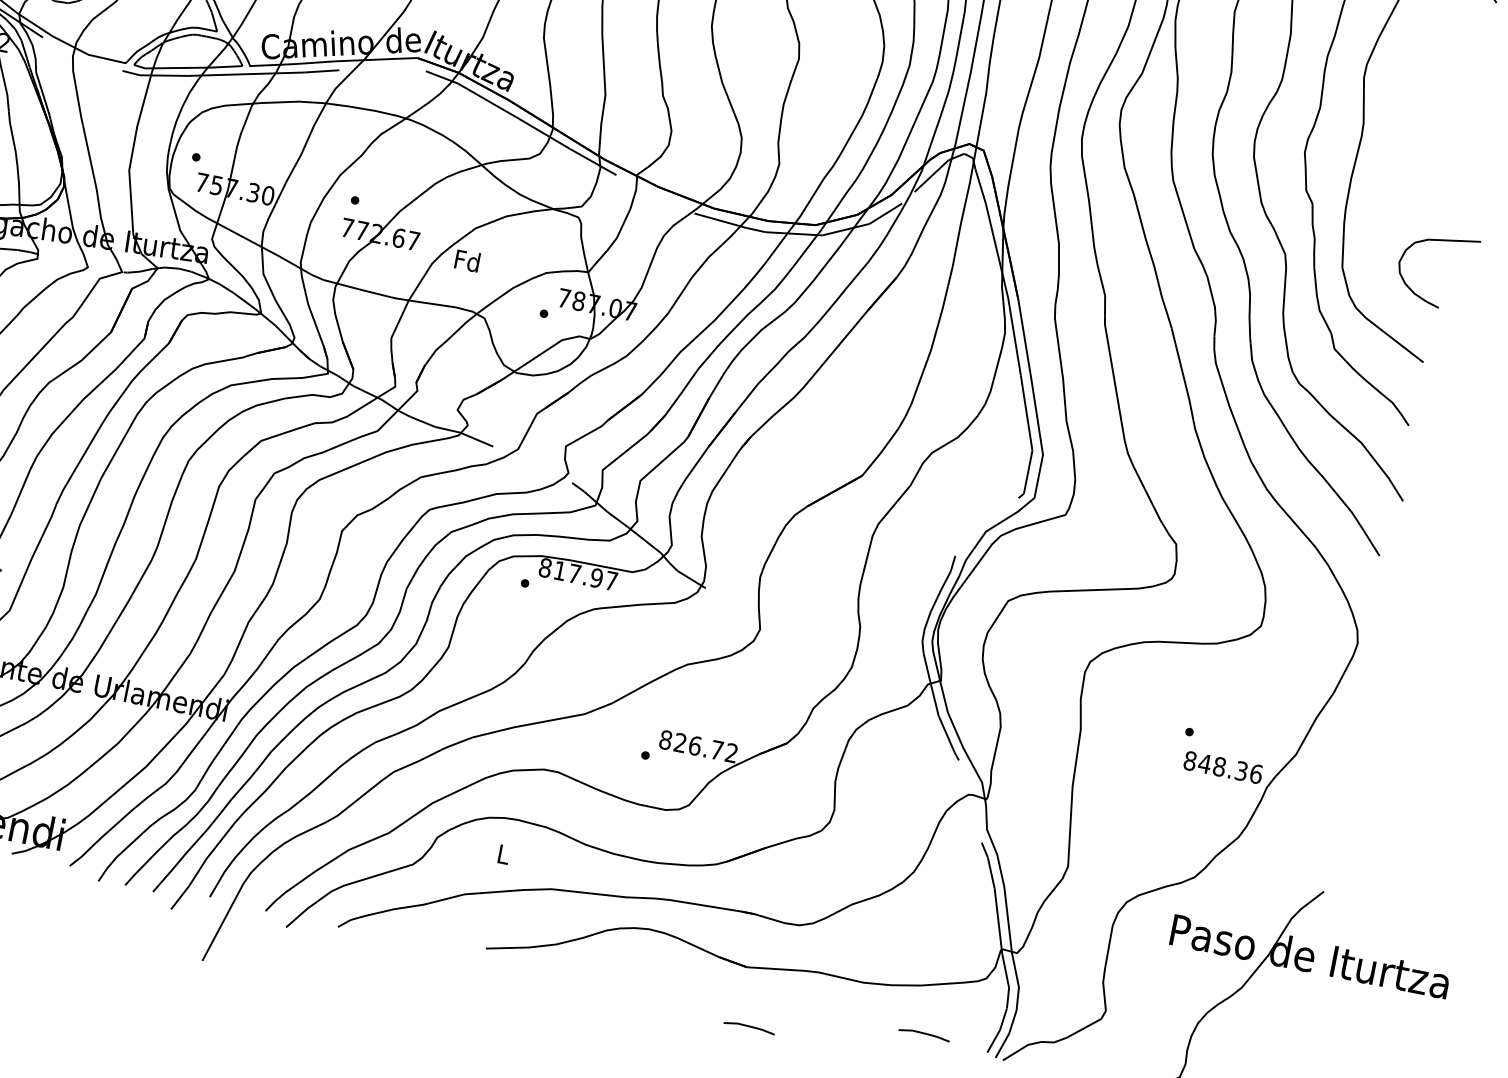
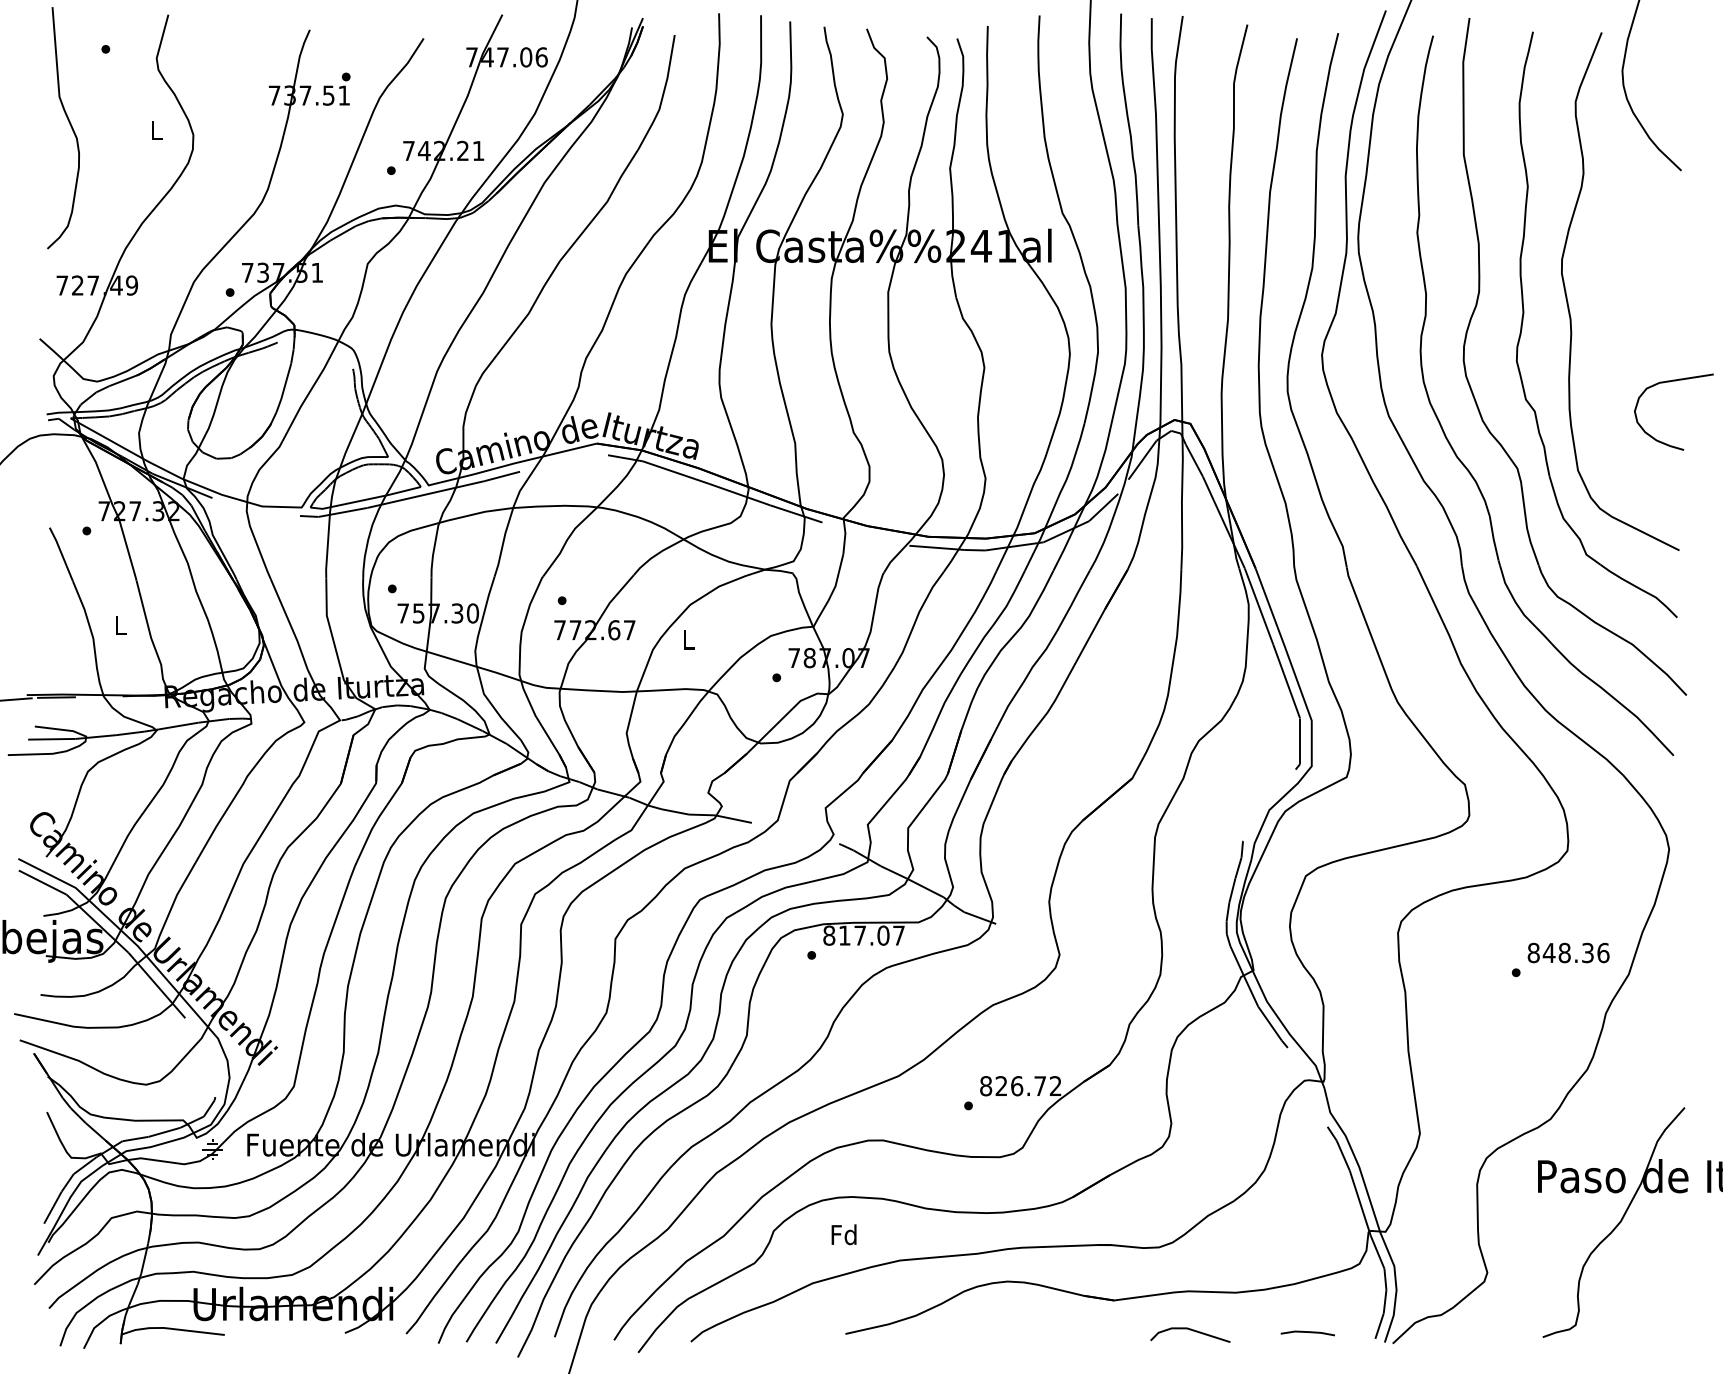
curve: (1438, 241) -> (1670, 382), moved
text: (467, 260) -> (688, 639), Fd -> L
text: (596, 578) -> (883, 935), 817.97 -> 817.07
text: (1223, 767) -> (1568, 952), moved
text: (502, 853) -> (843, 1234), L -> Fd
line: (815, 1011) -> (1192, 1331), added
line: (749, 1026) -> (1128, 1360), removed

